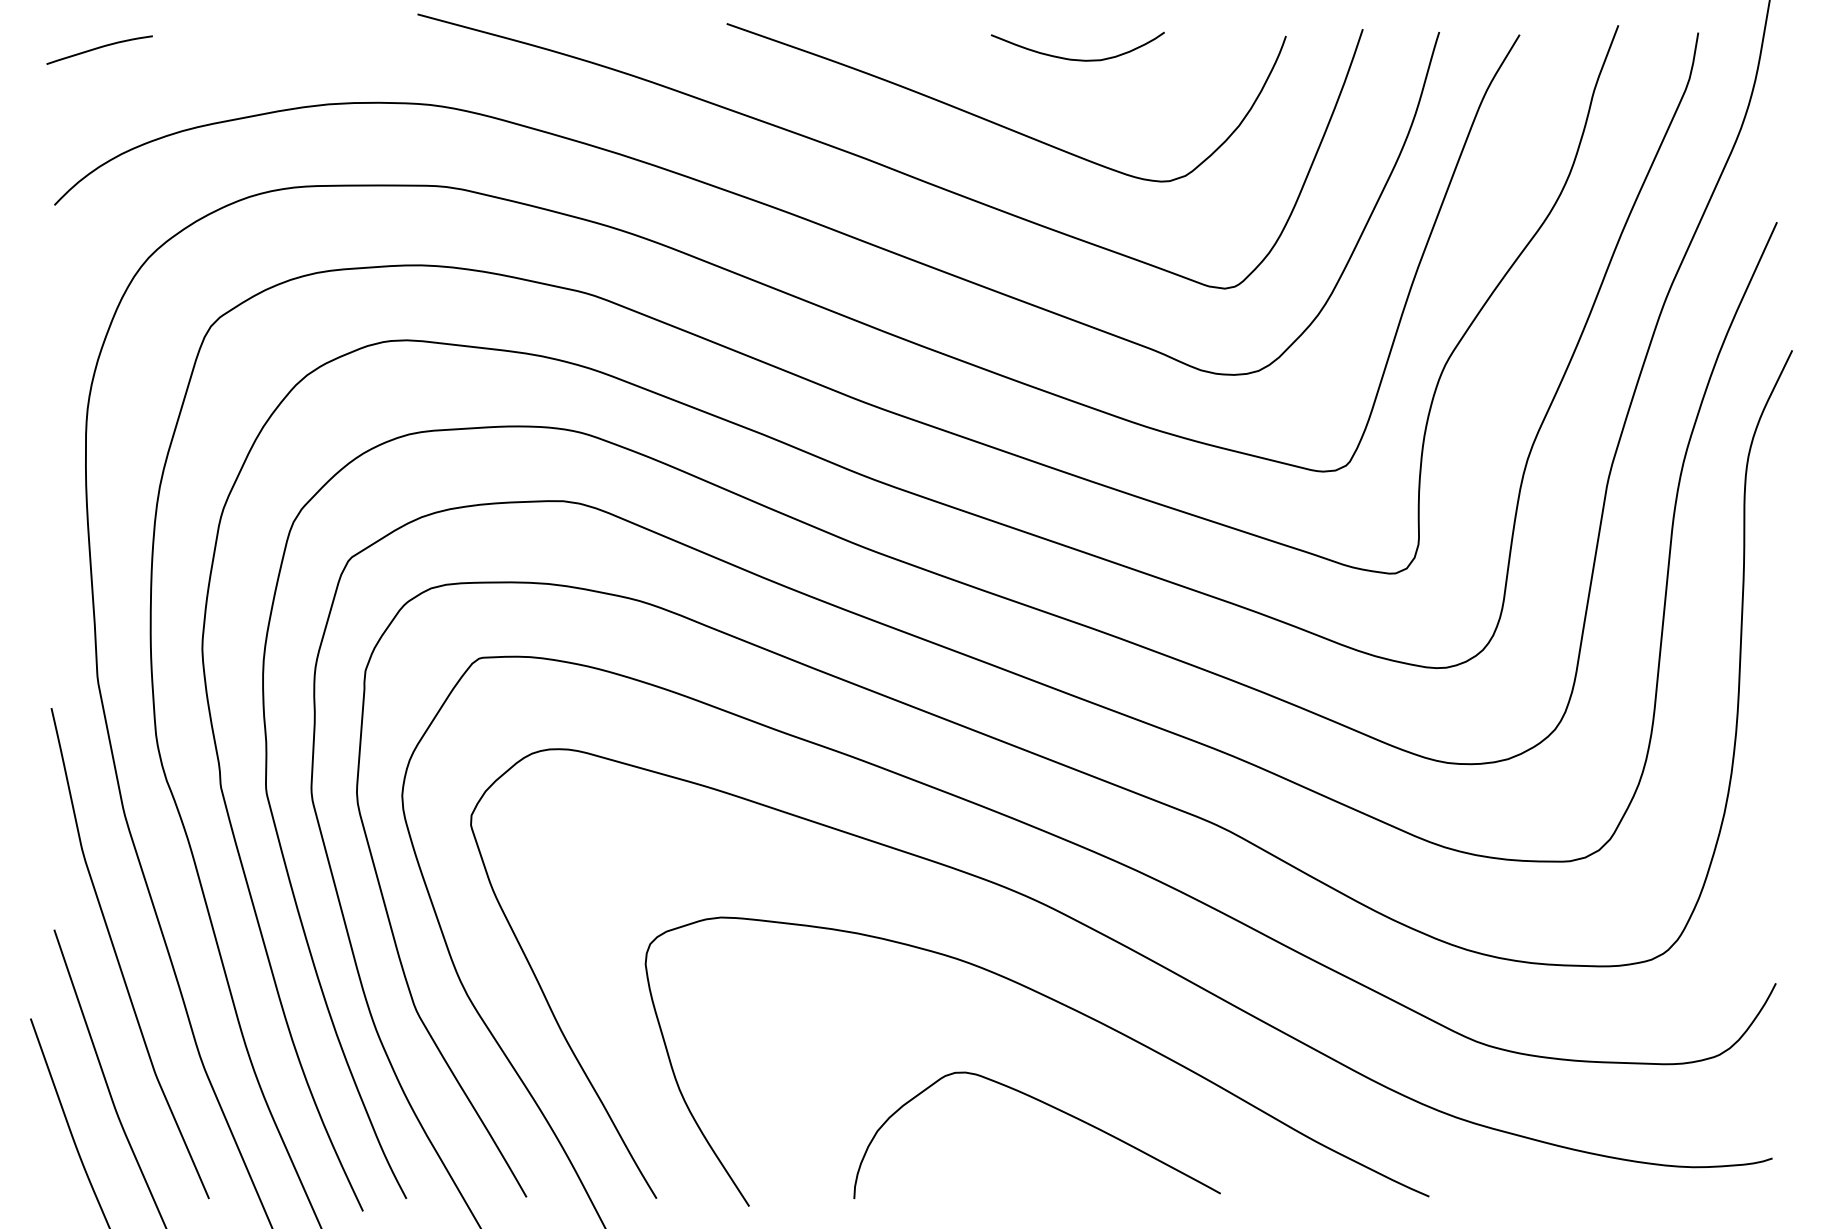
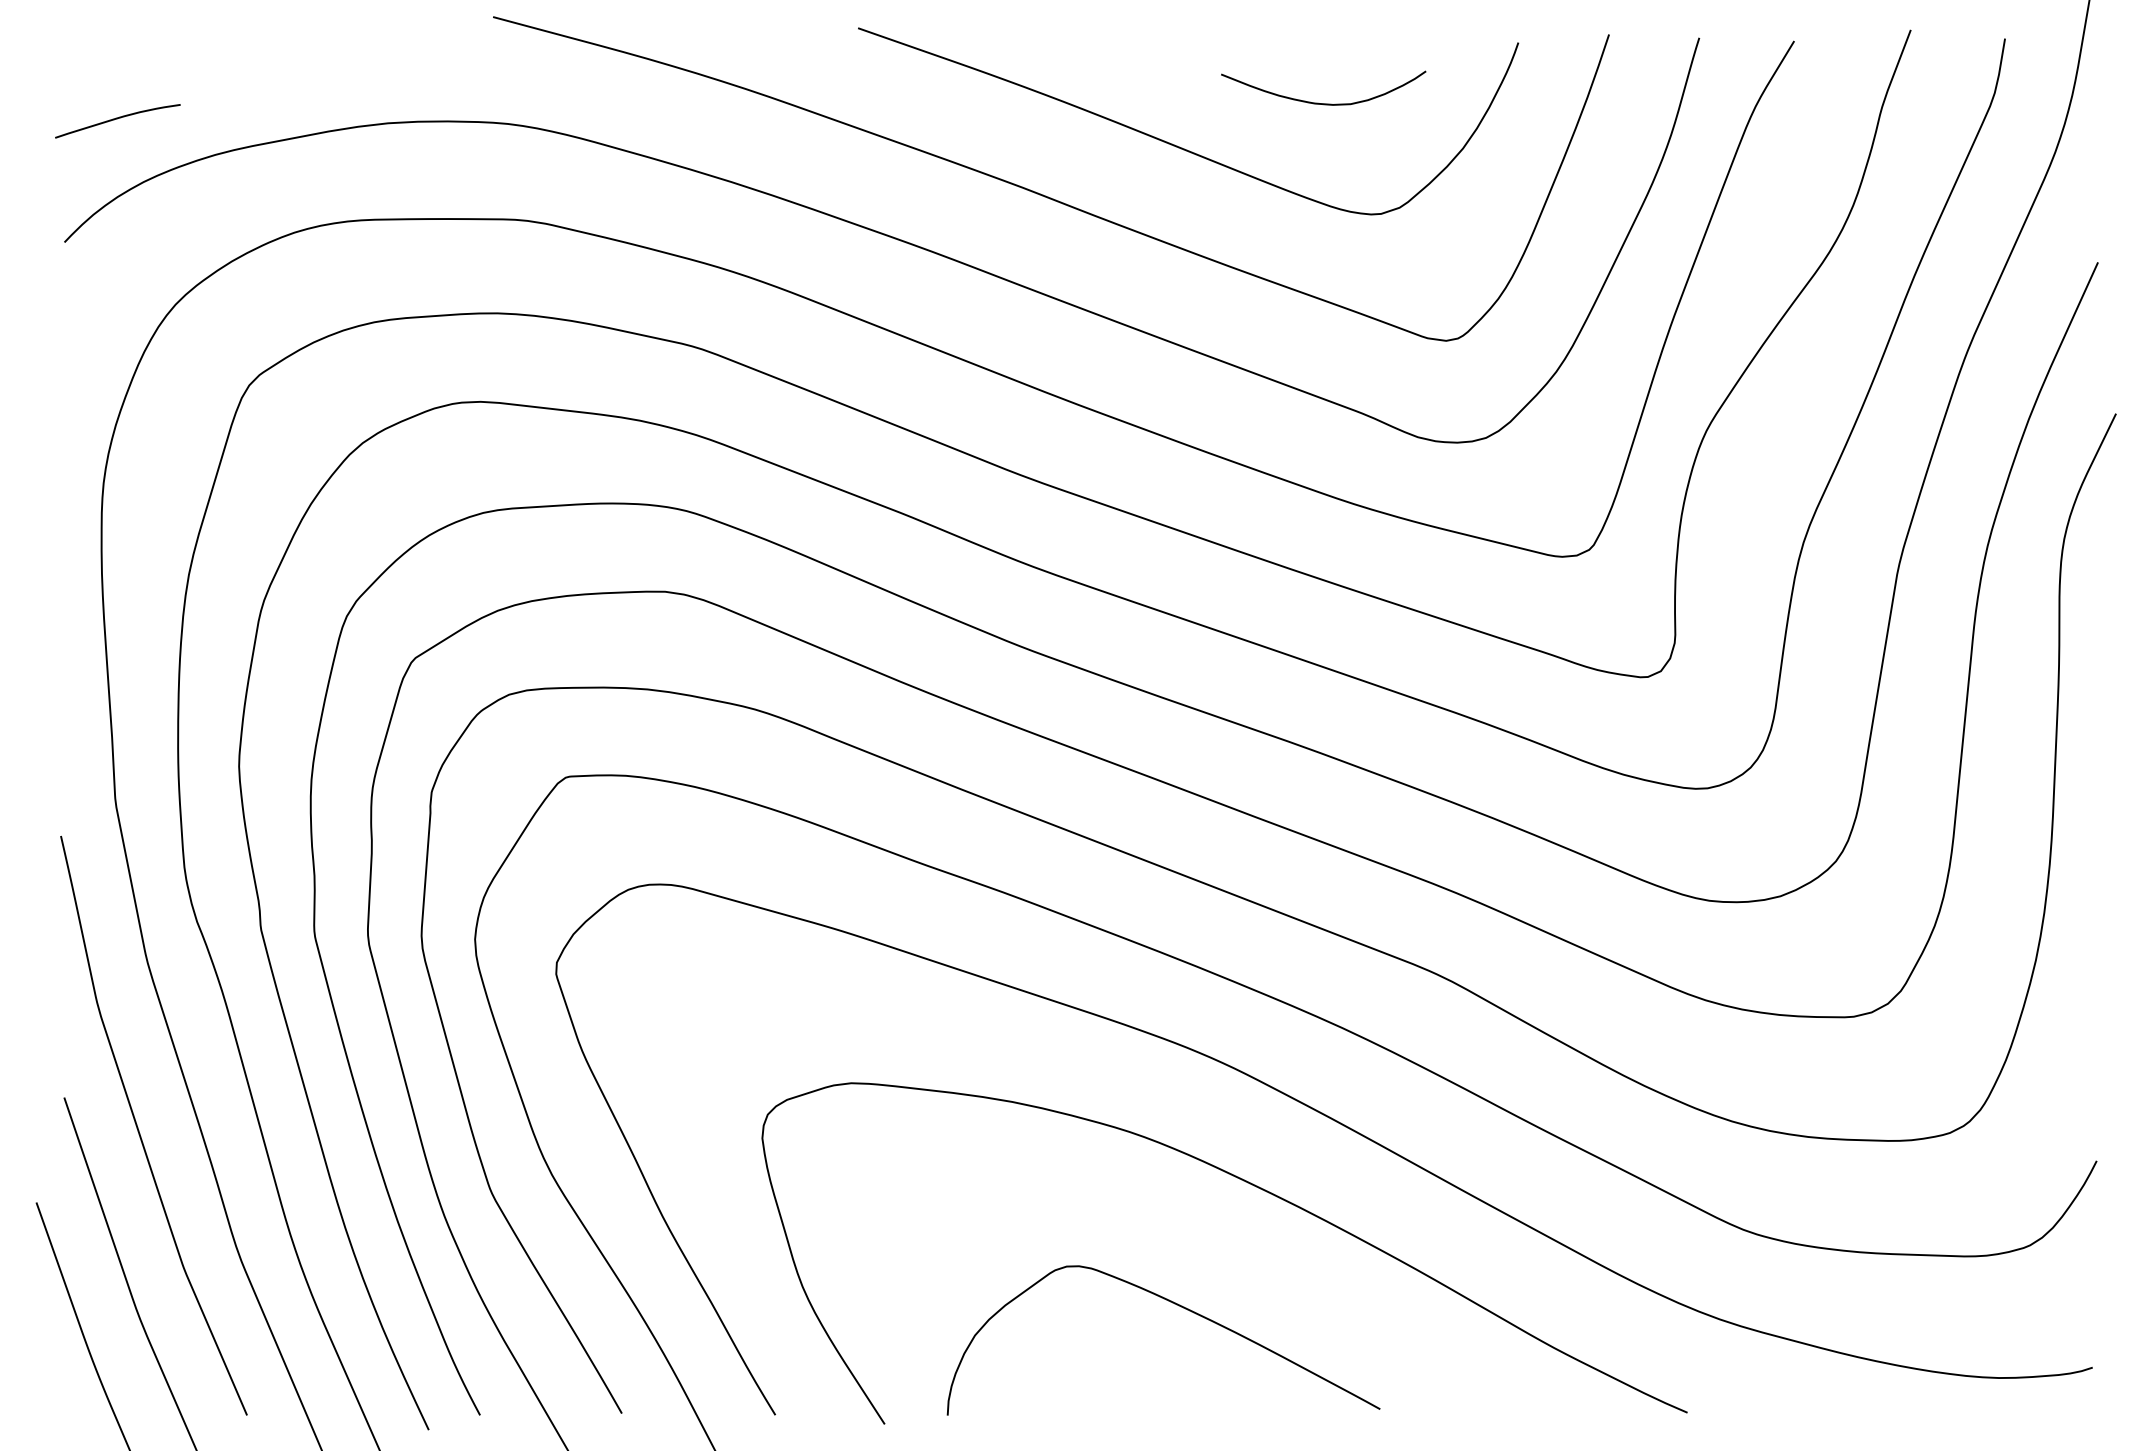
curve: (99, 48) -> (117, 119), moved
curve: (1073, 58) -> (1318, 102), moved
curve: (1048, 1105) -> (1176, 1305), moved

